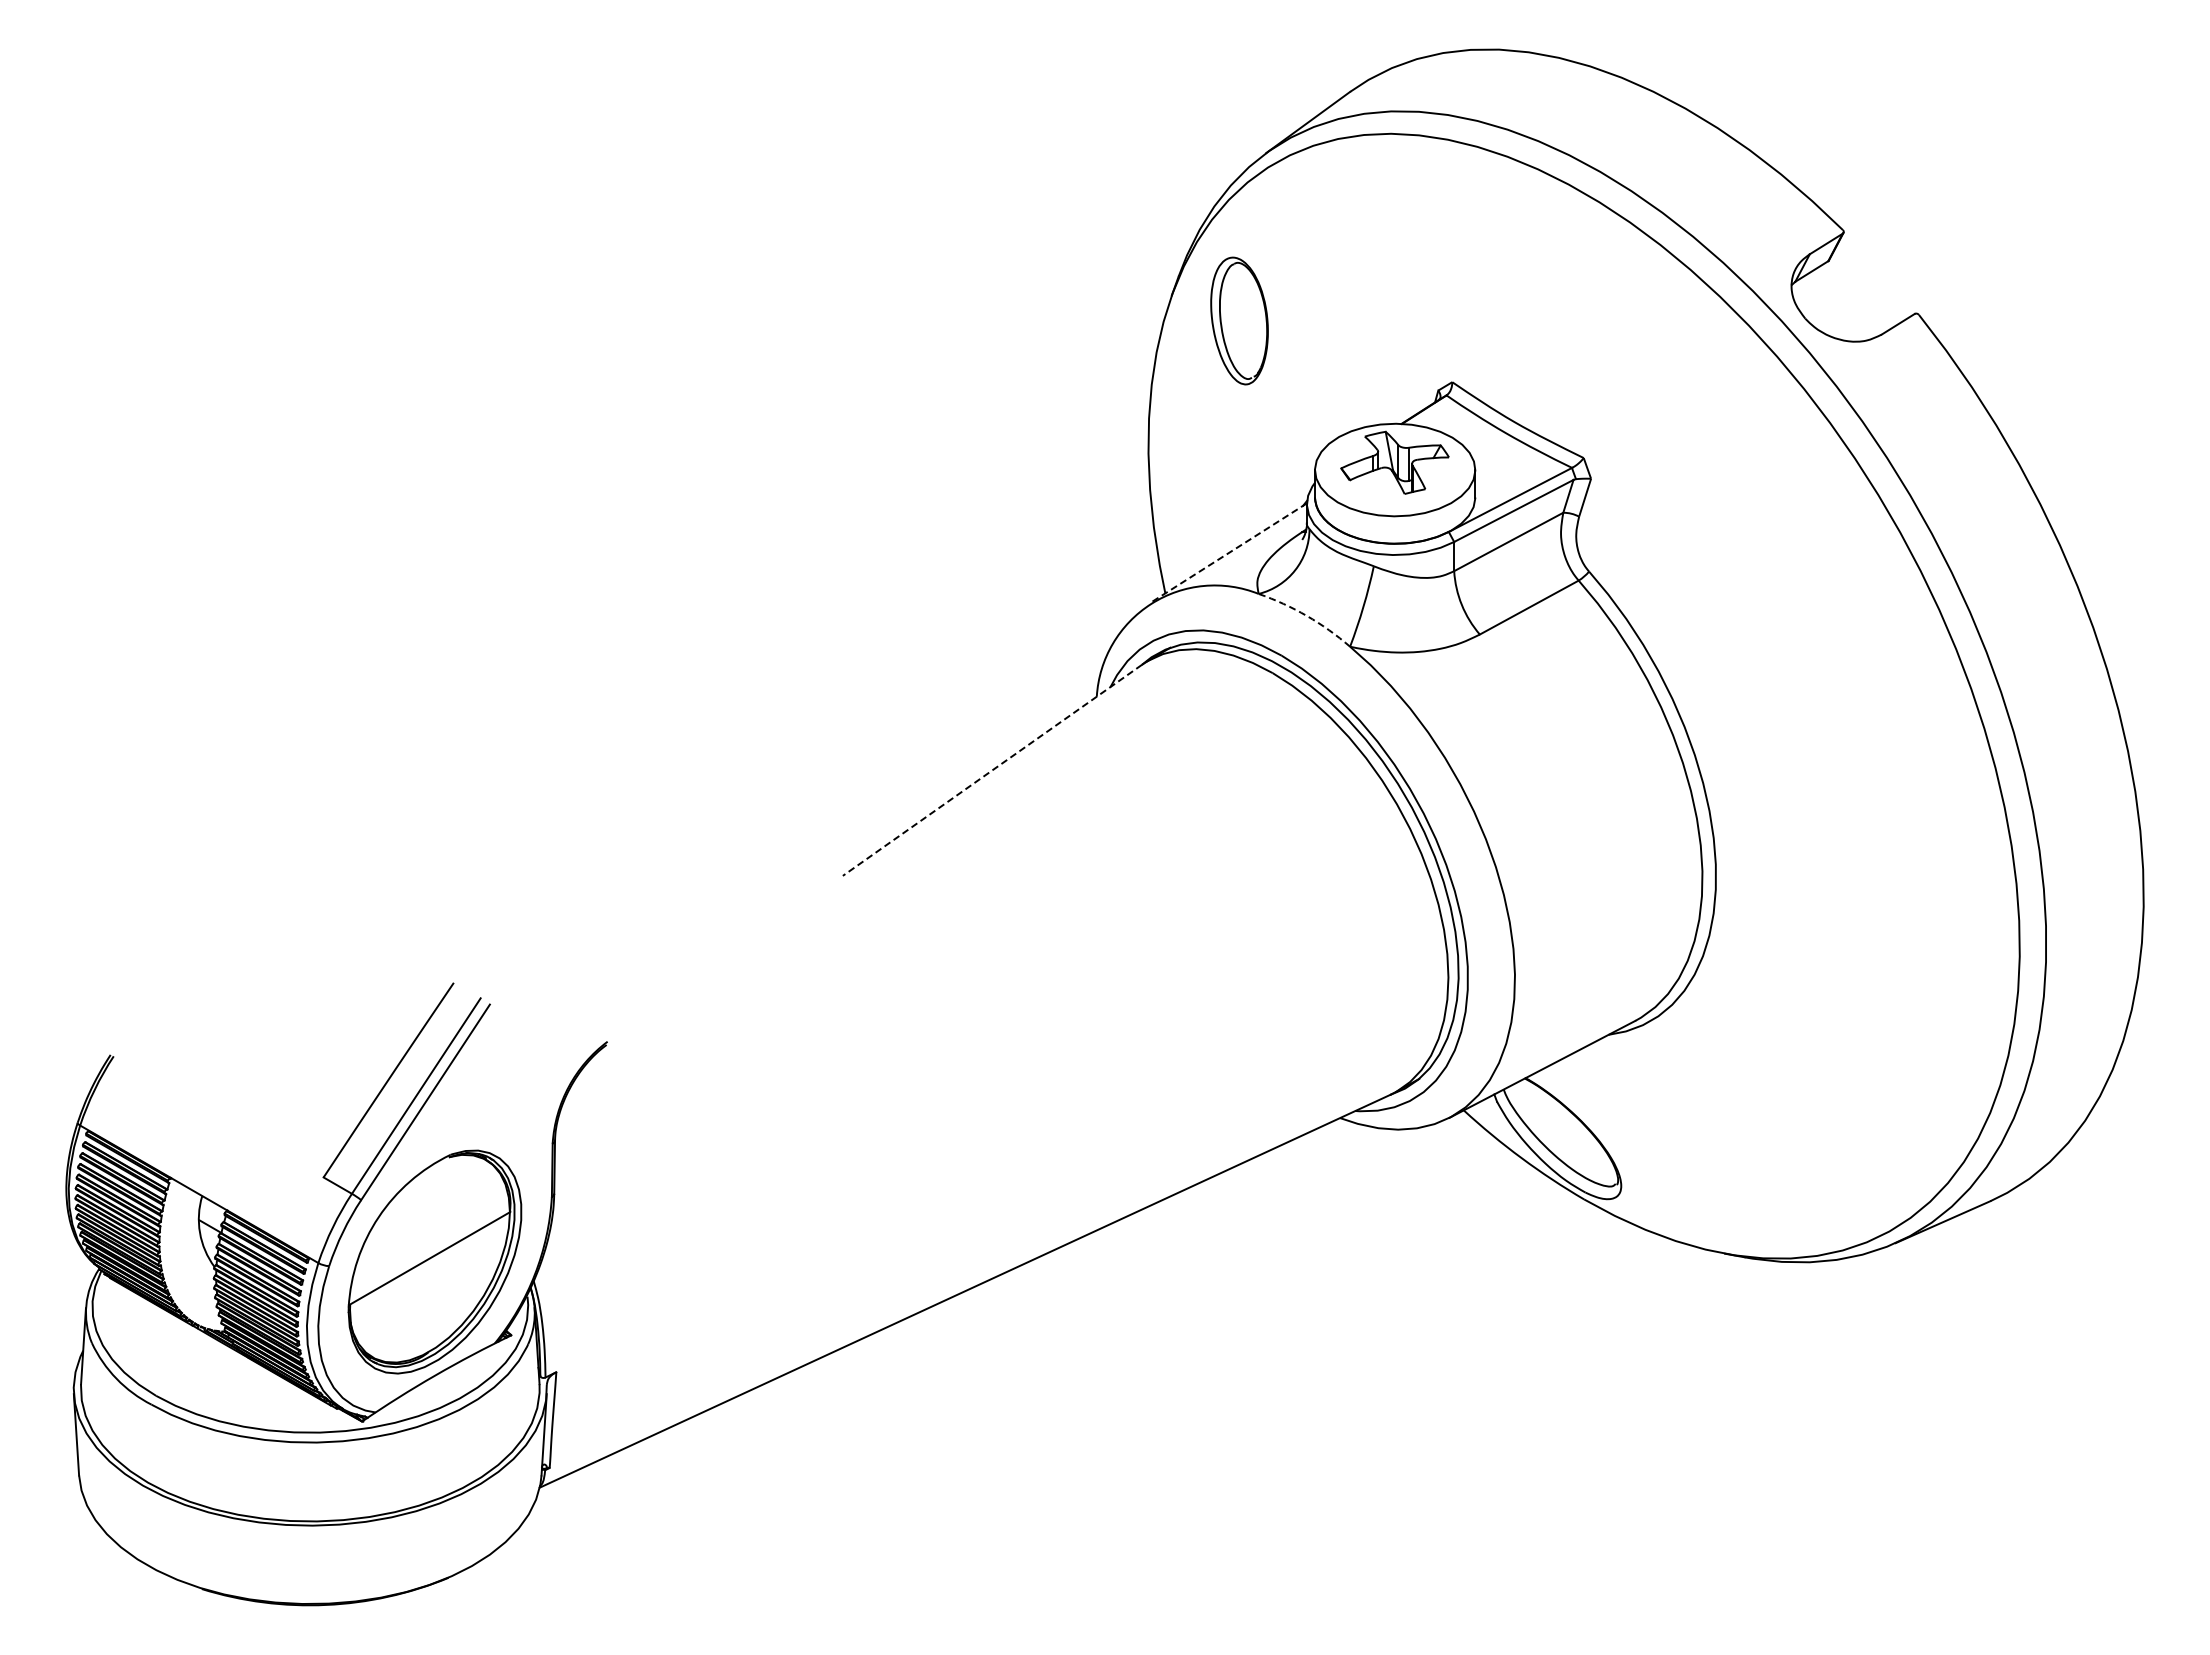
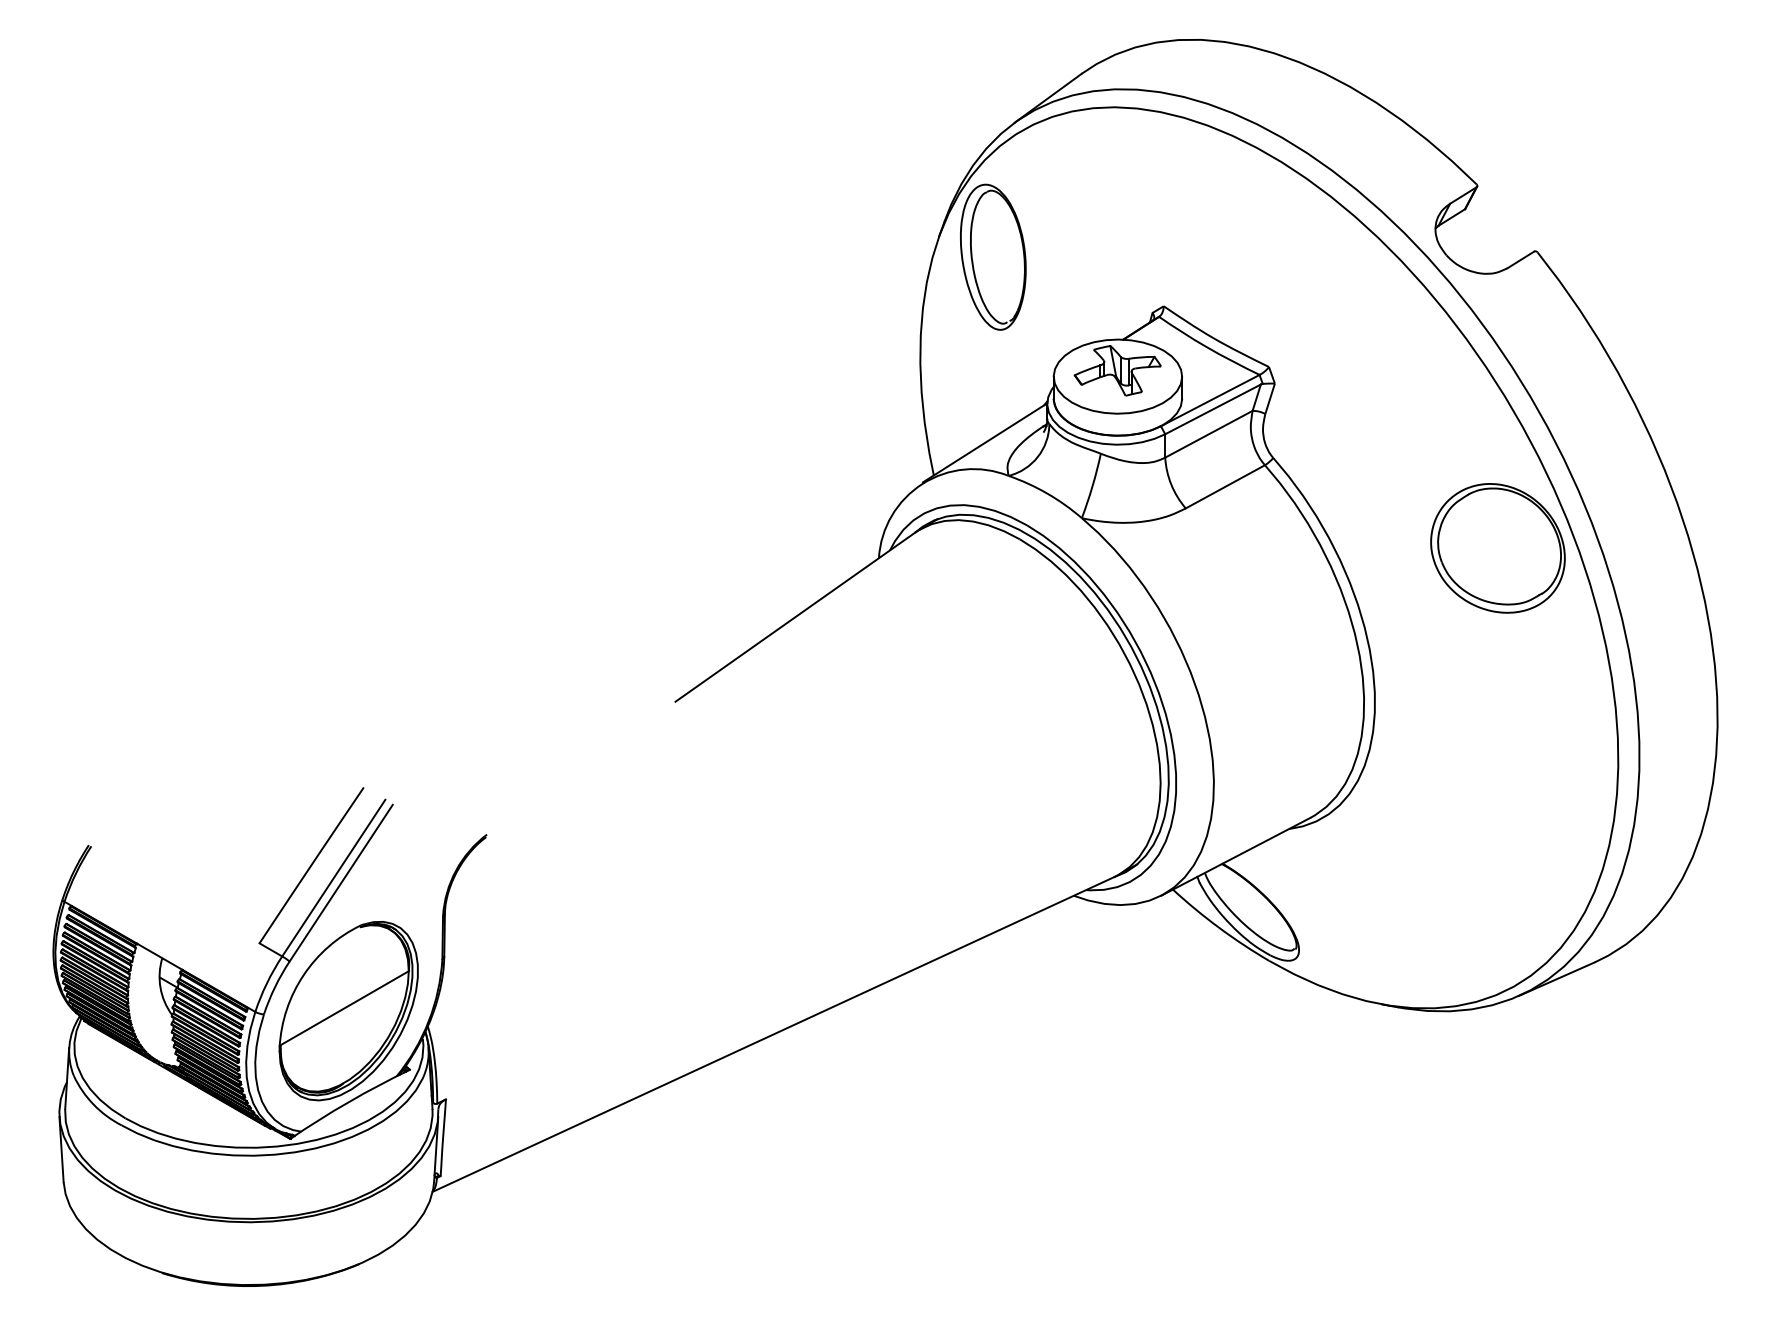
part: (1239, 320) -> (993, 256), size x1.43
line: (1229, 552) -> (985, 442), dashed -> solid
arc: (1306, 615) -> (1046, 493), dashed -> solid
part: (1869, 684) -> (1497, 548), added
line: (992, 770) -> (795, 617), dashed -> solid

